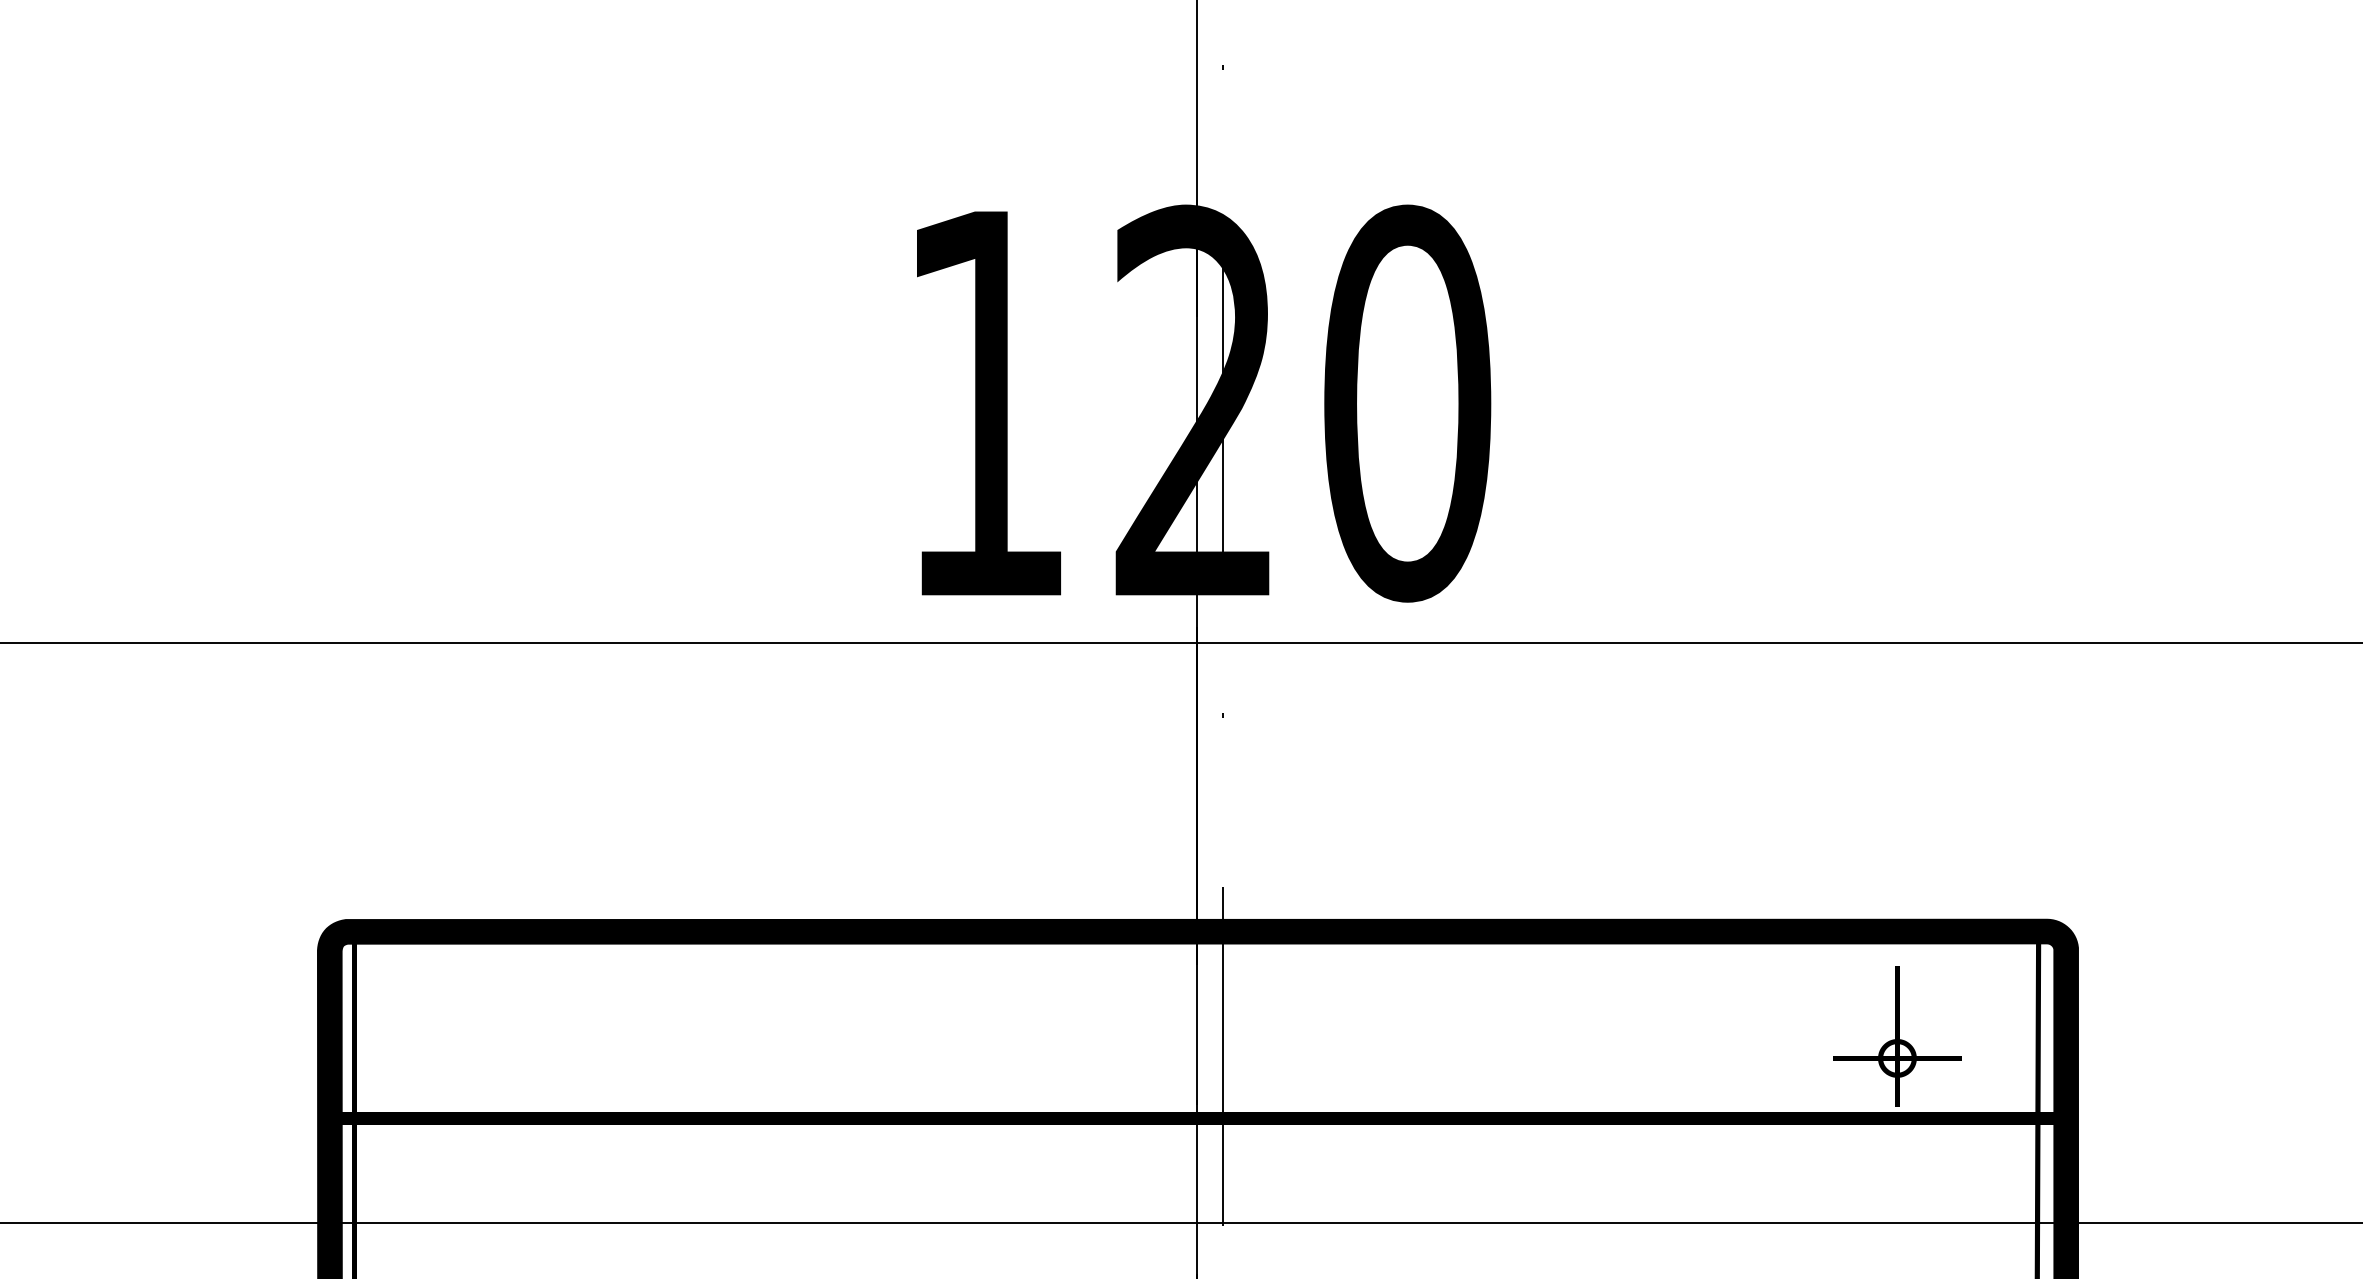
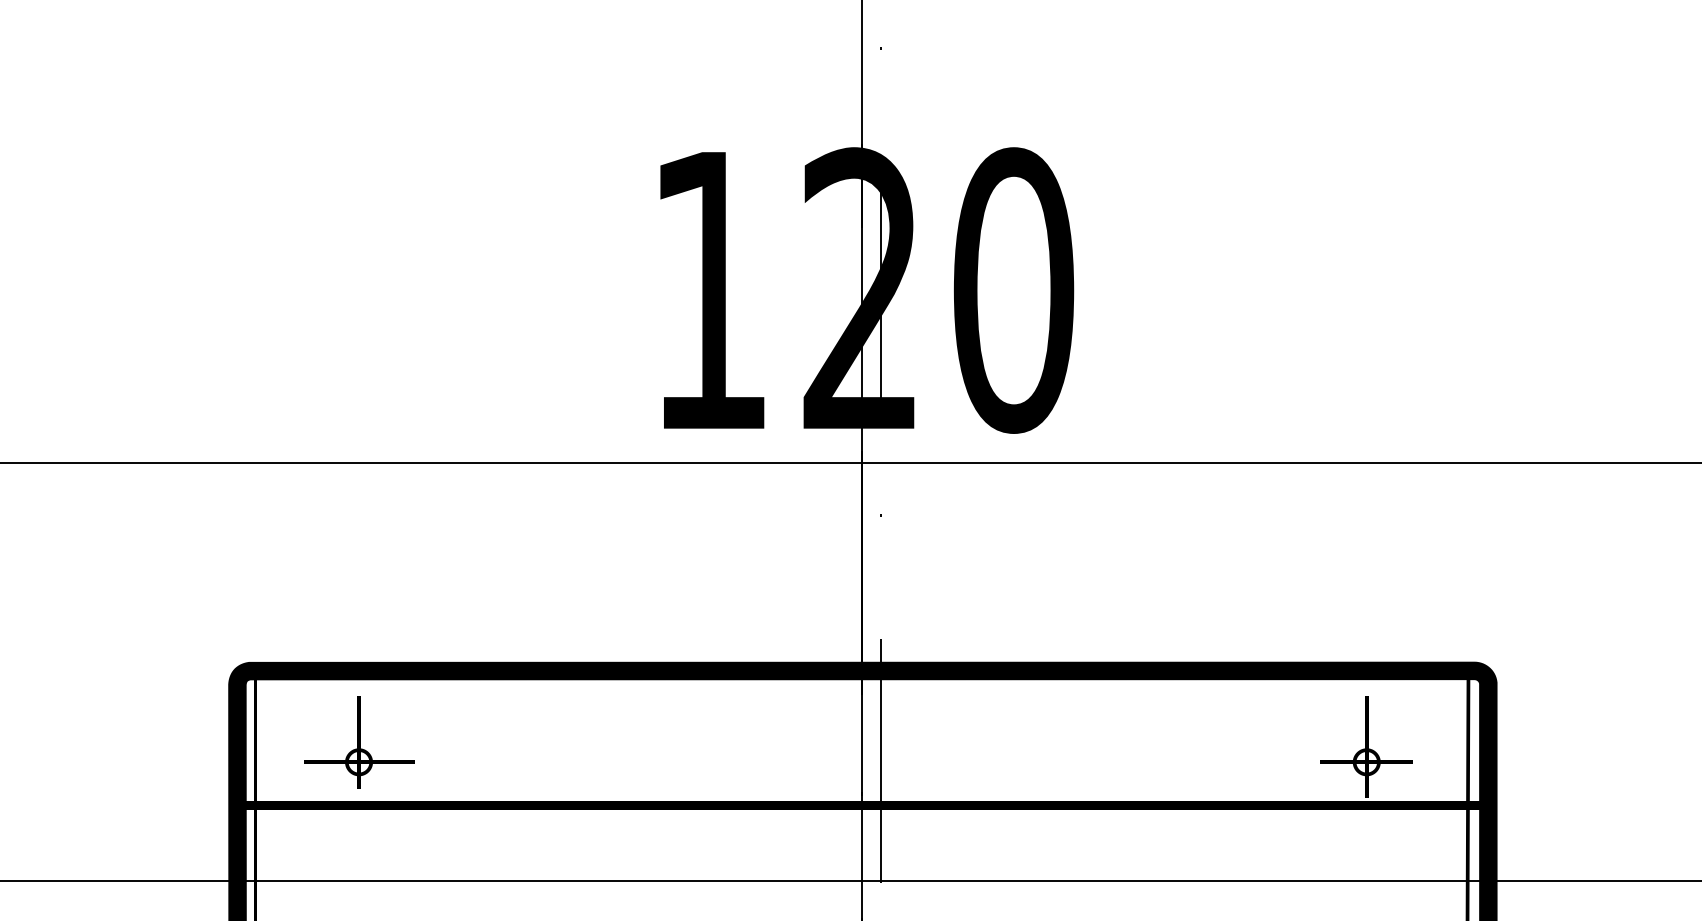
part: (498, 1030) -> (358, 742), added

